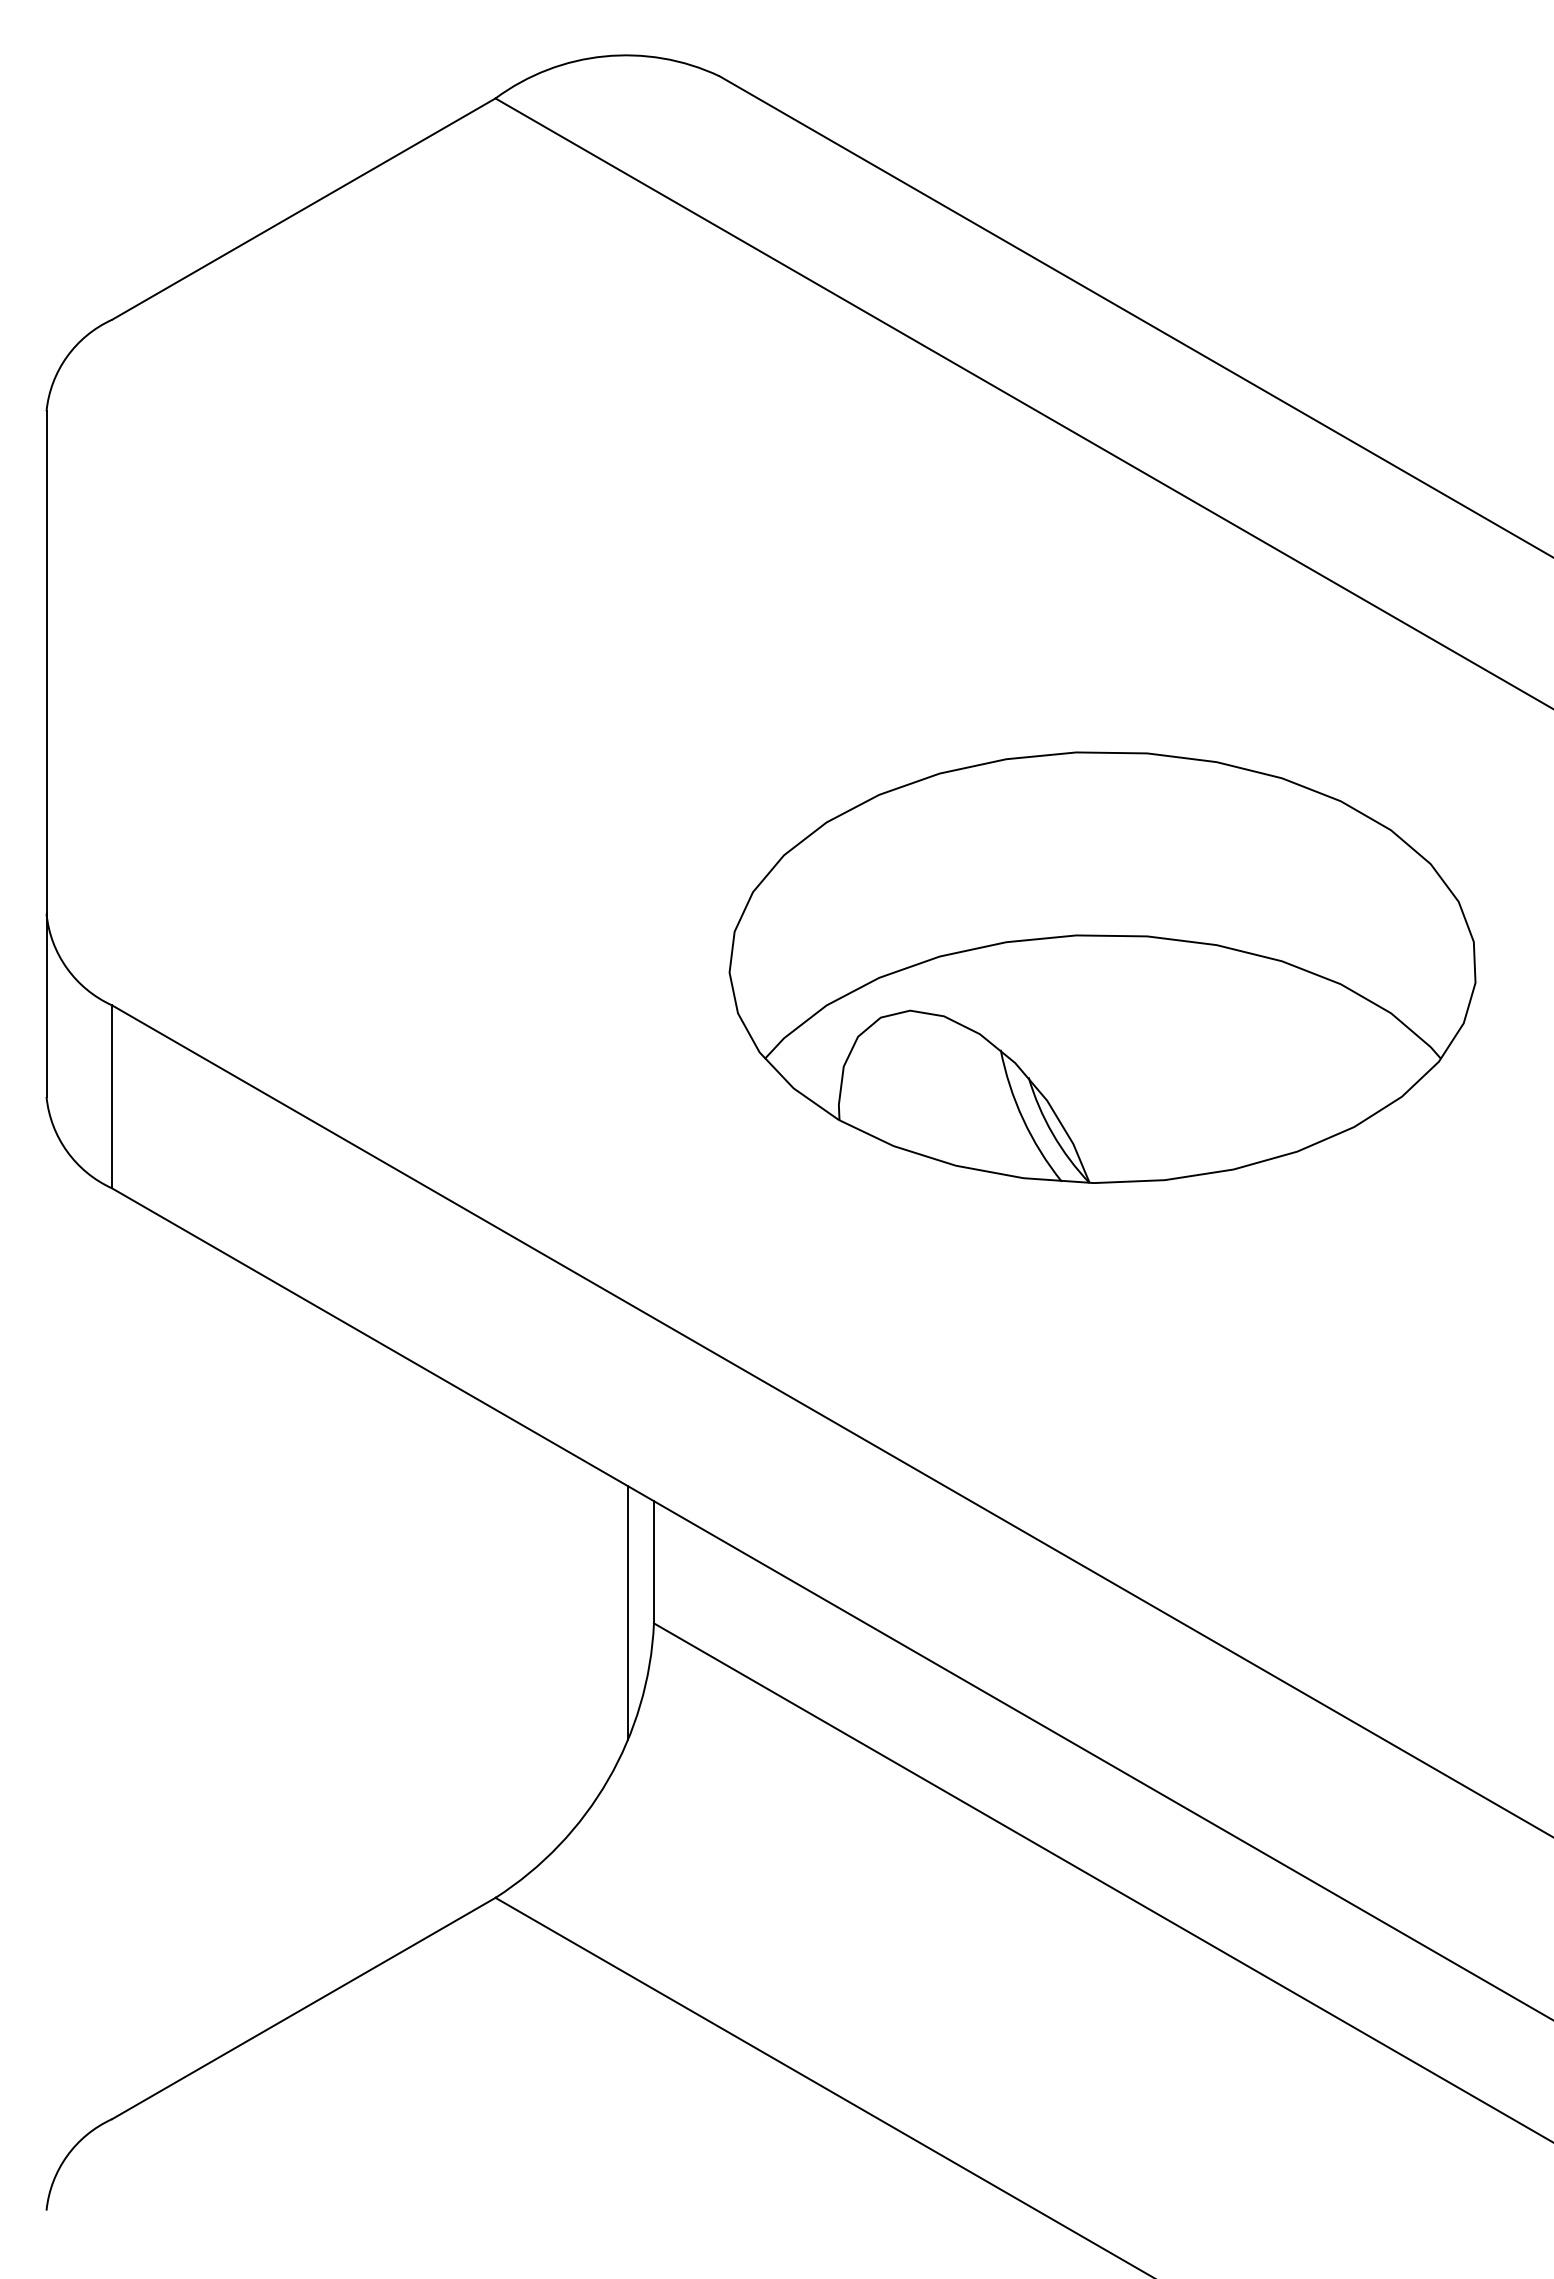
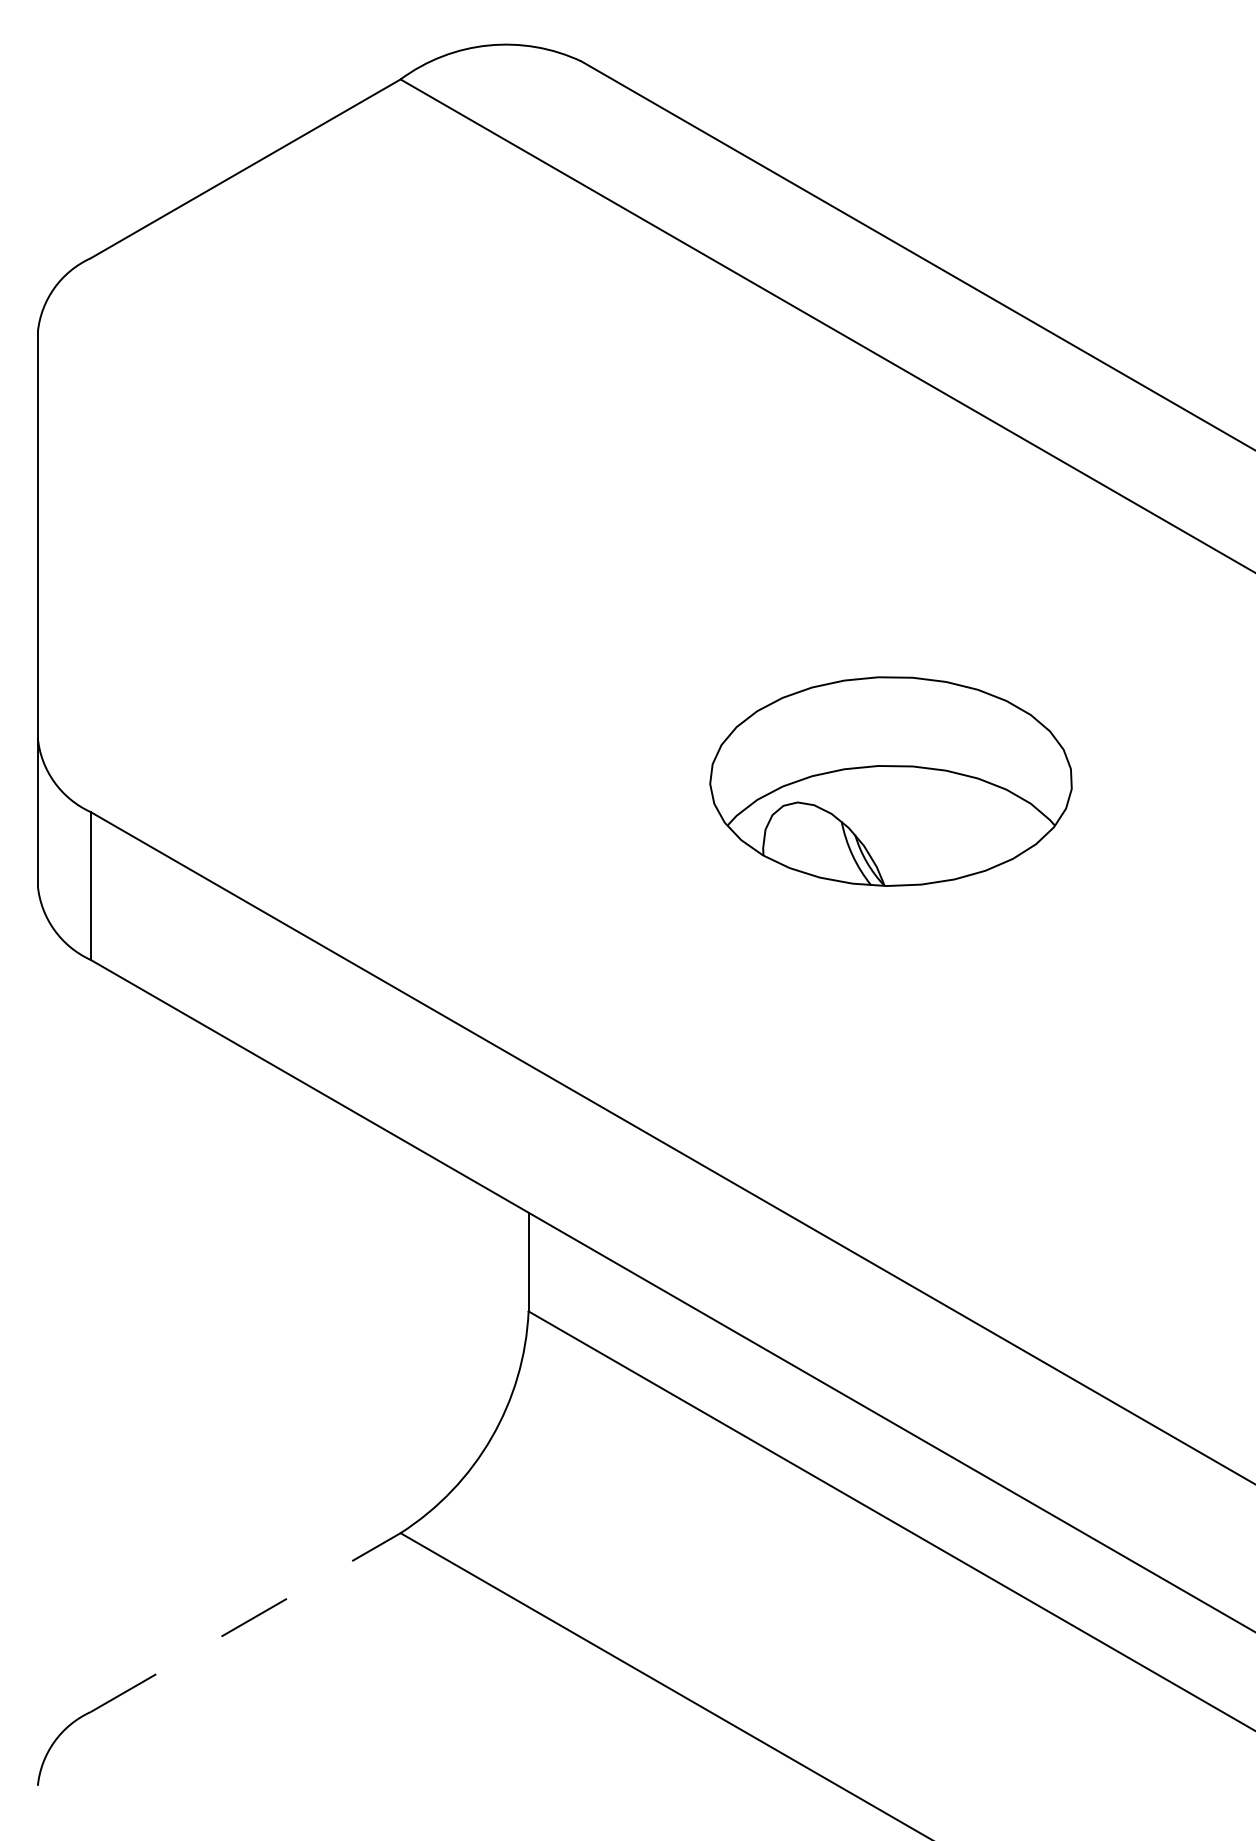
part: (1102, 967) -> (890, 781), size x0.6
line: (627, 1612) -> (507, 1302), removed
line: (304, 2008) -> (246, 1622), solid -> dashed

